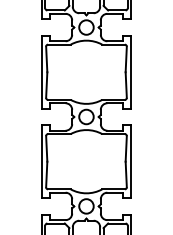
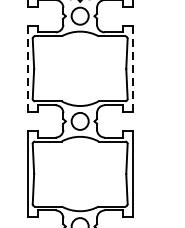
line: (41, 72) -> (27, 69), solid -> dashed
line: (131, 72) -> (133, 69), solid -> dashed

